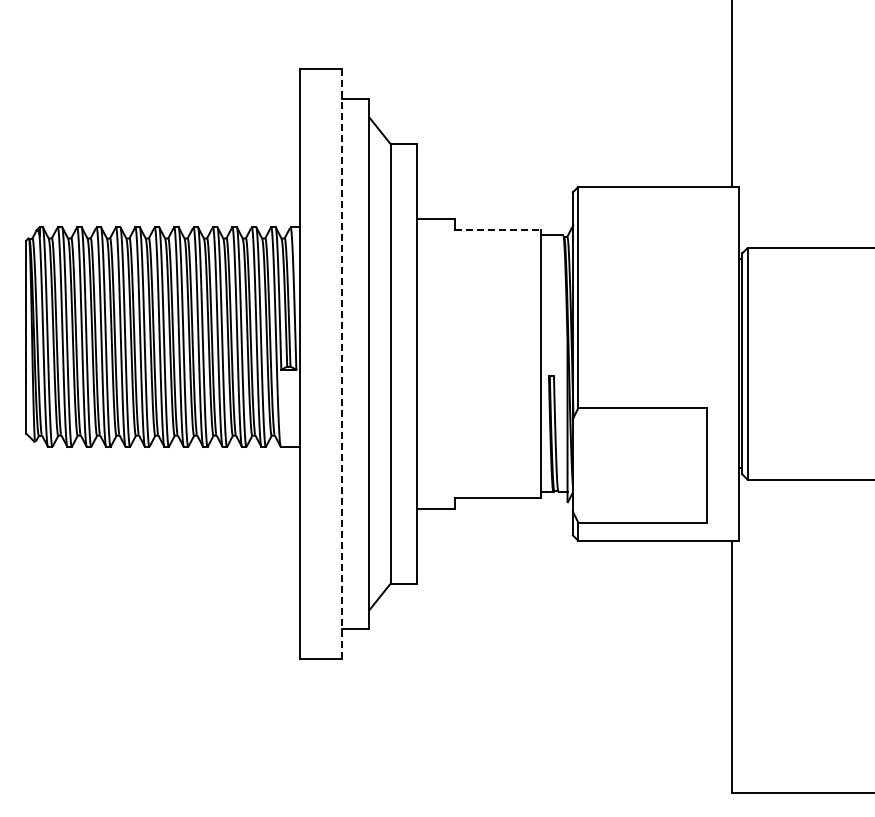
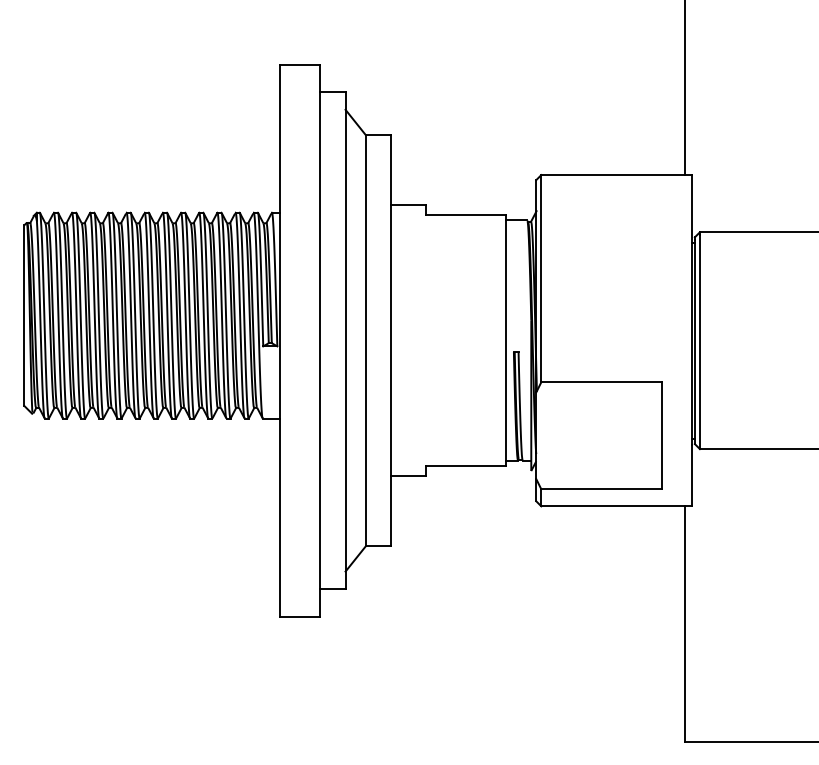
line: (497, 229) -> (465, 214), dashed -> solid
line: (342, 363) -> (320, 340), dashed -> solid

